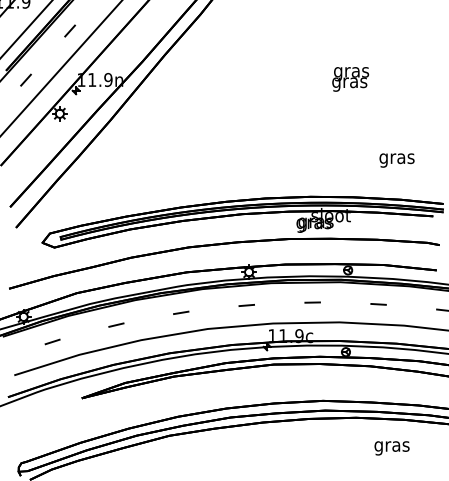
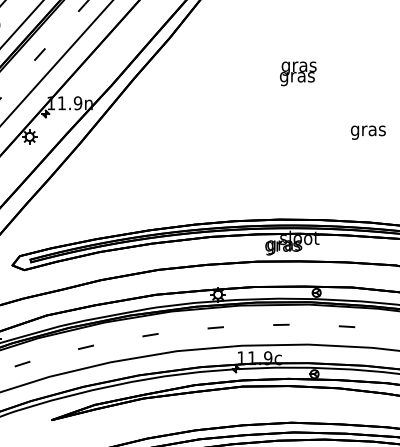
text: (350, 79) -> (298, 73), moved
text: (396, 160) -> (367, 132), moved

